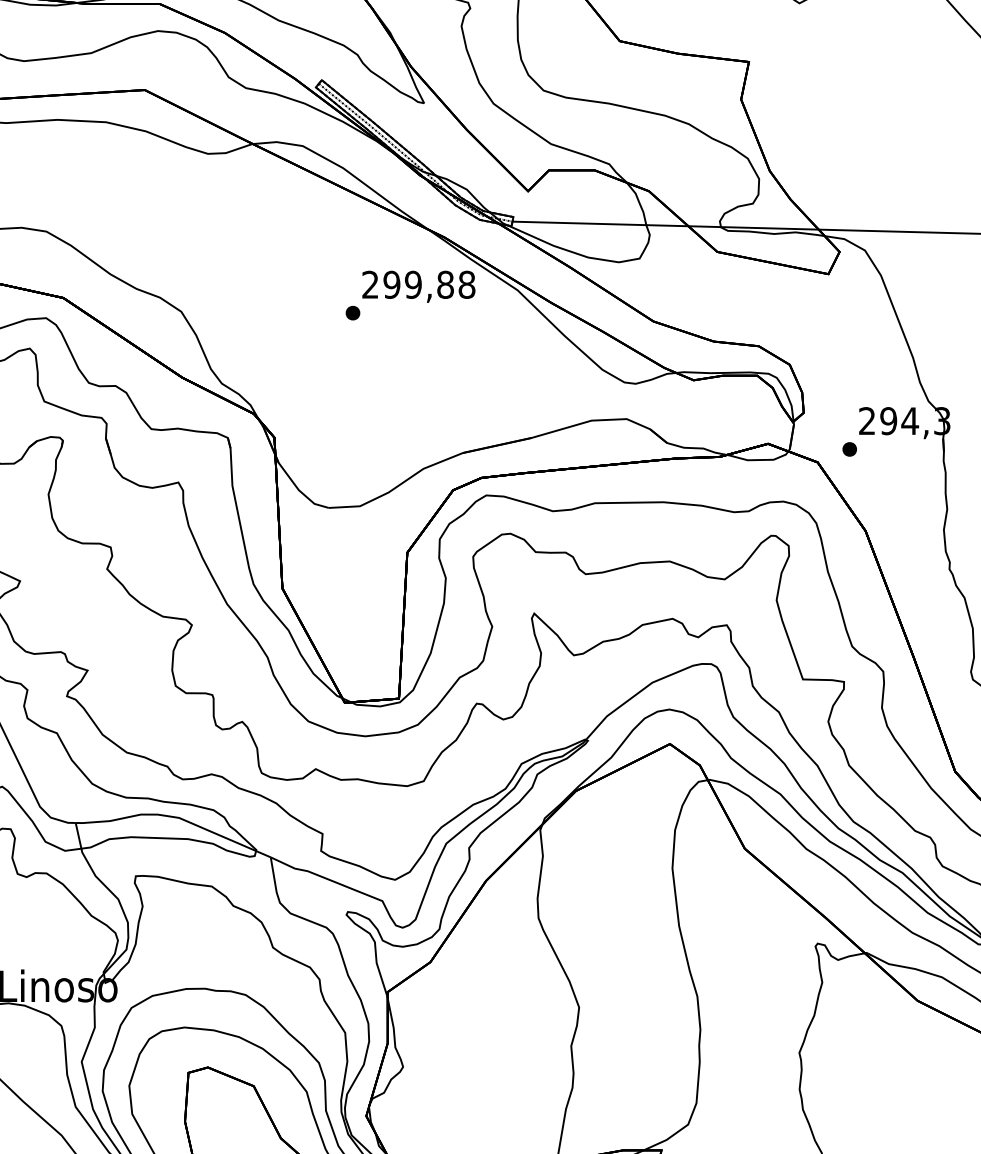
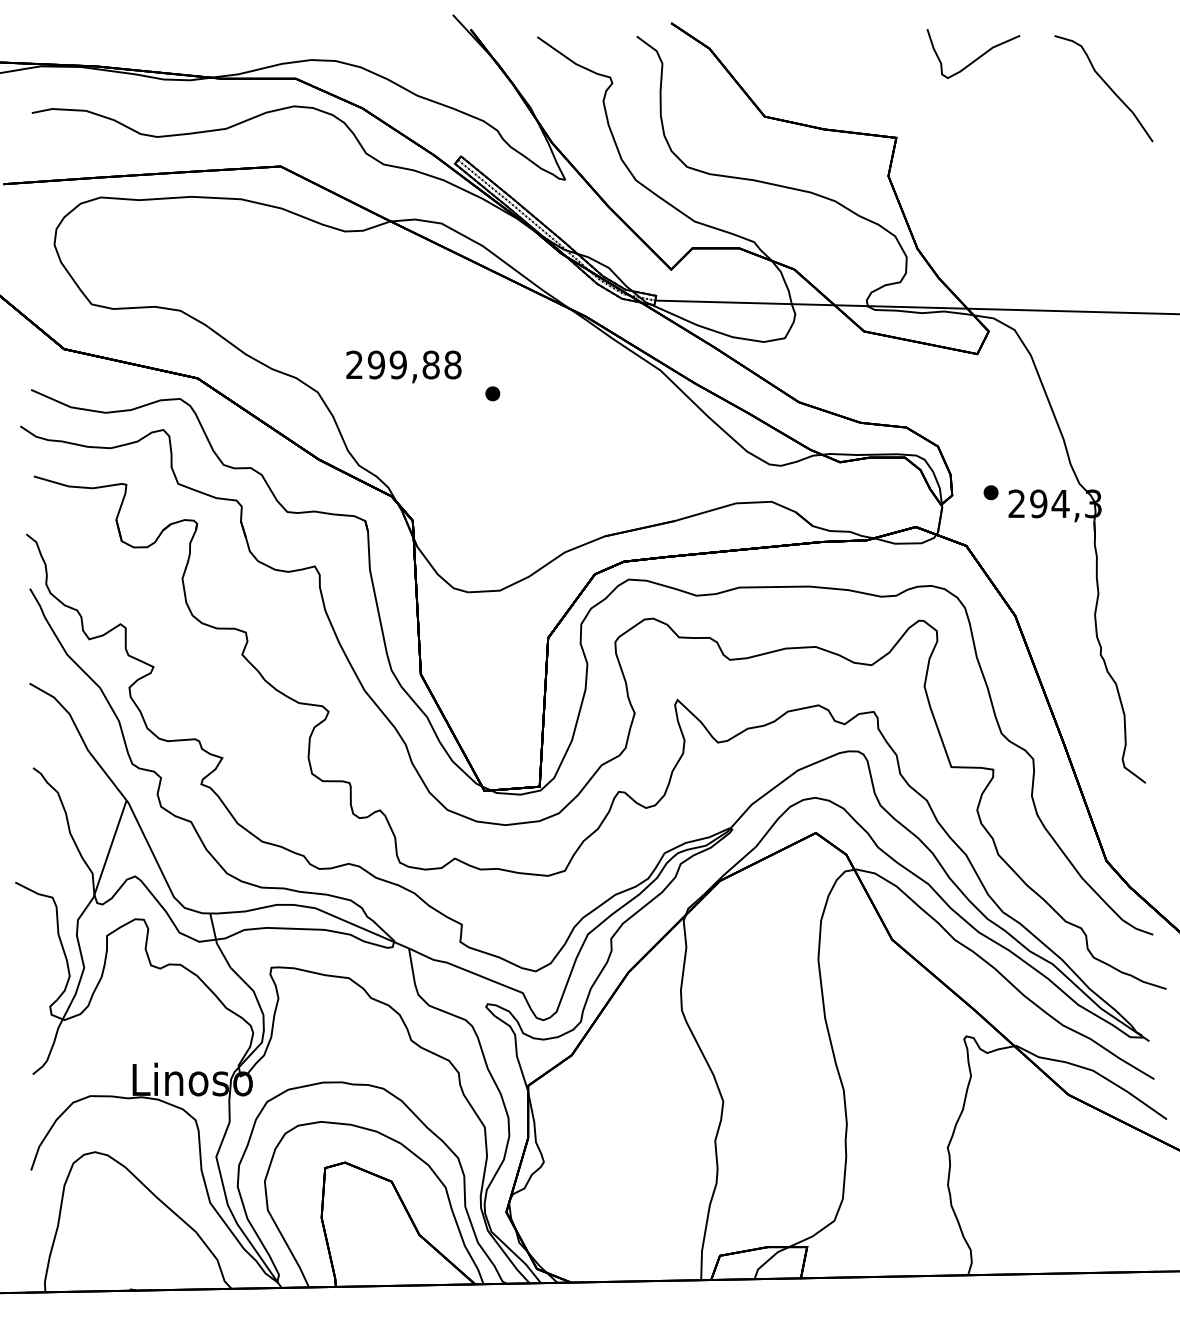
text: (418, 286) -> (403, 366), moved
part: (849, 449) -> (990, 492), moved

